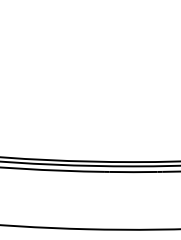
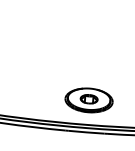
part: (133, 128) -> (89, 99), added

